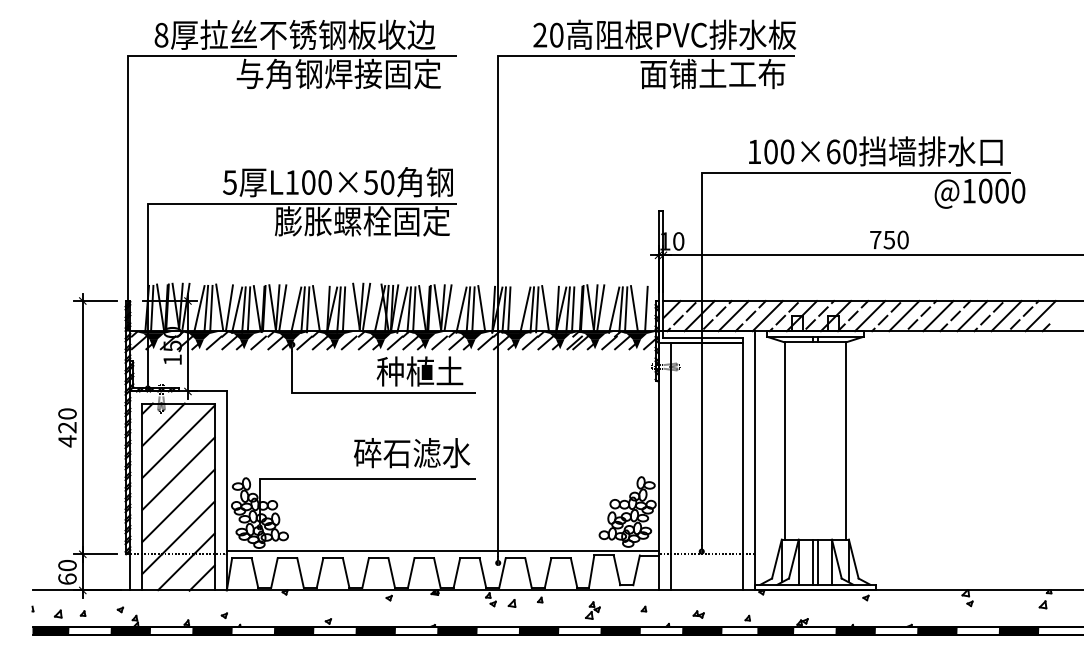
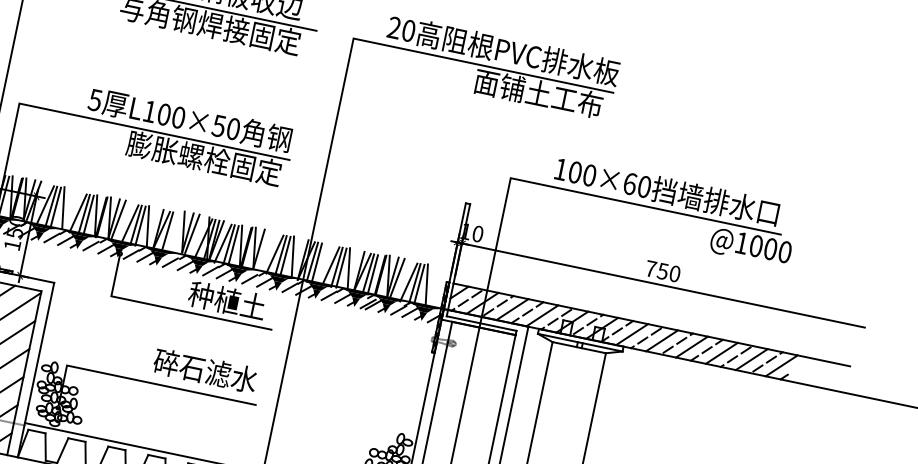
line: (229, 307) -> (71, 209), removed
line: (447, 307) -> (263, 249), removed
line: (343, 309) -> (171, 232), removed
line: (646, 309) -> (437, 287), removed

